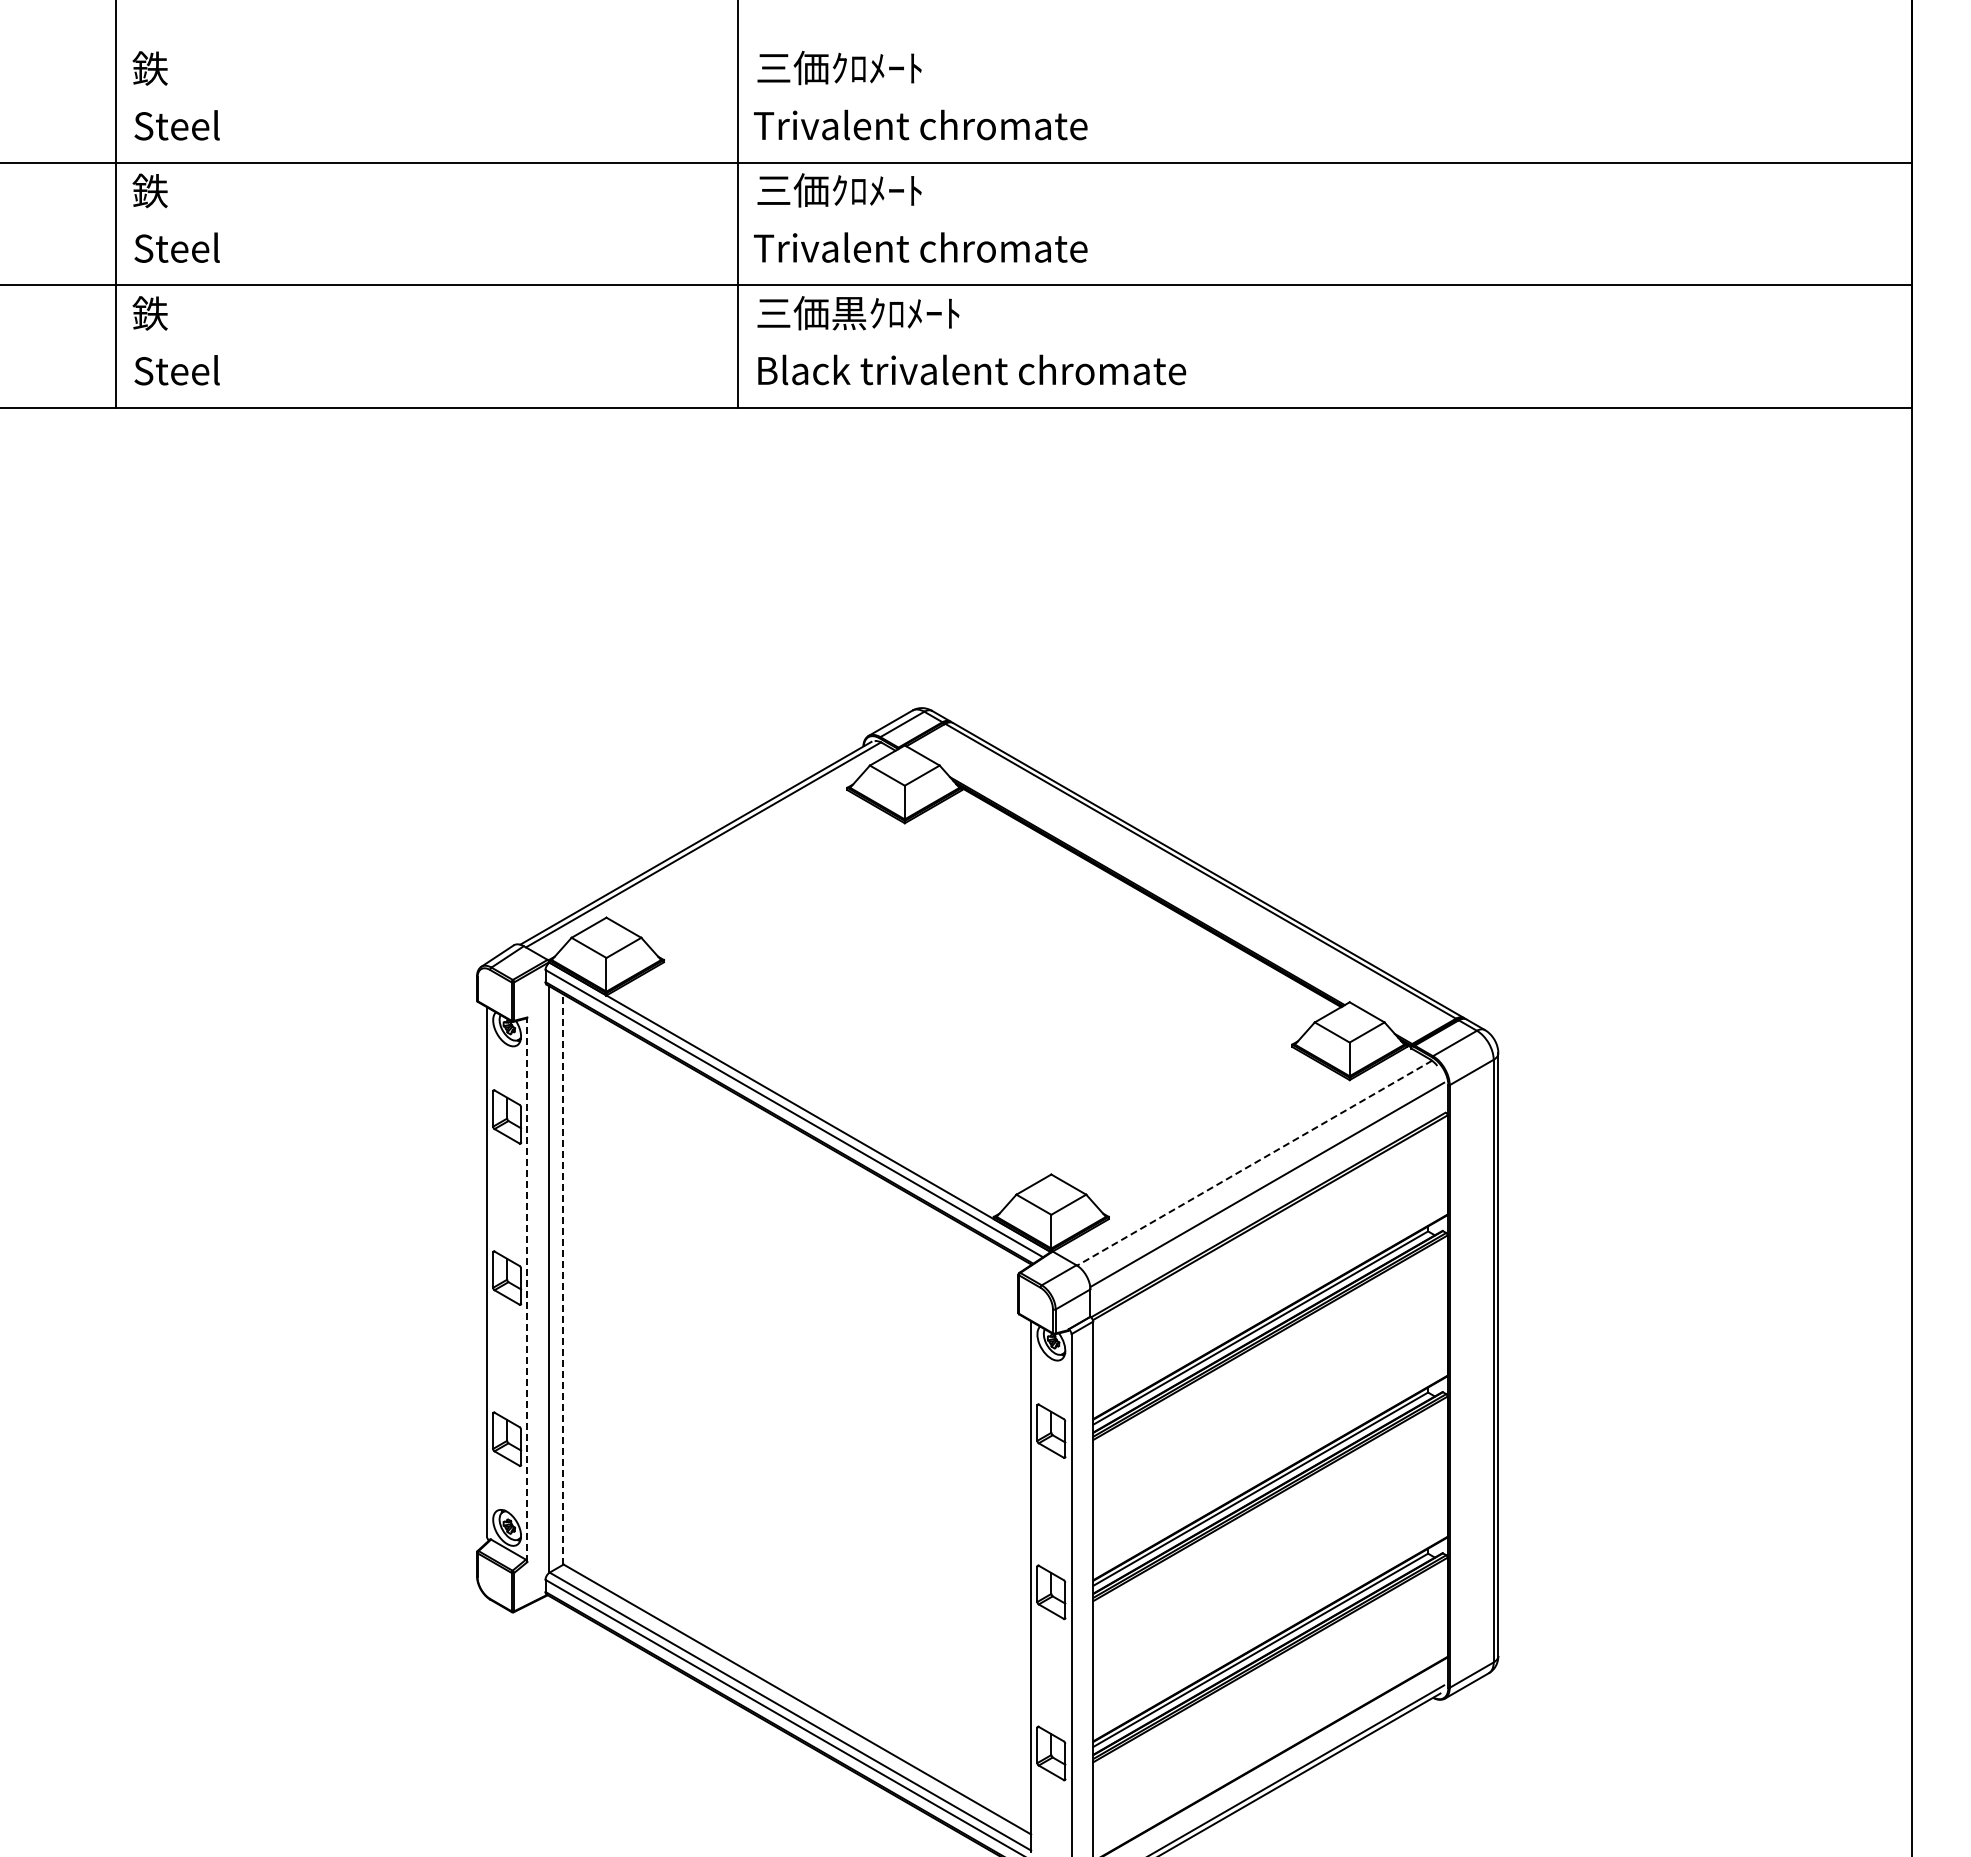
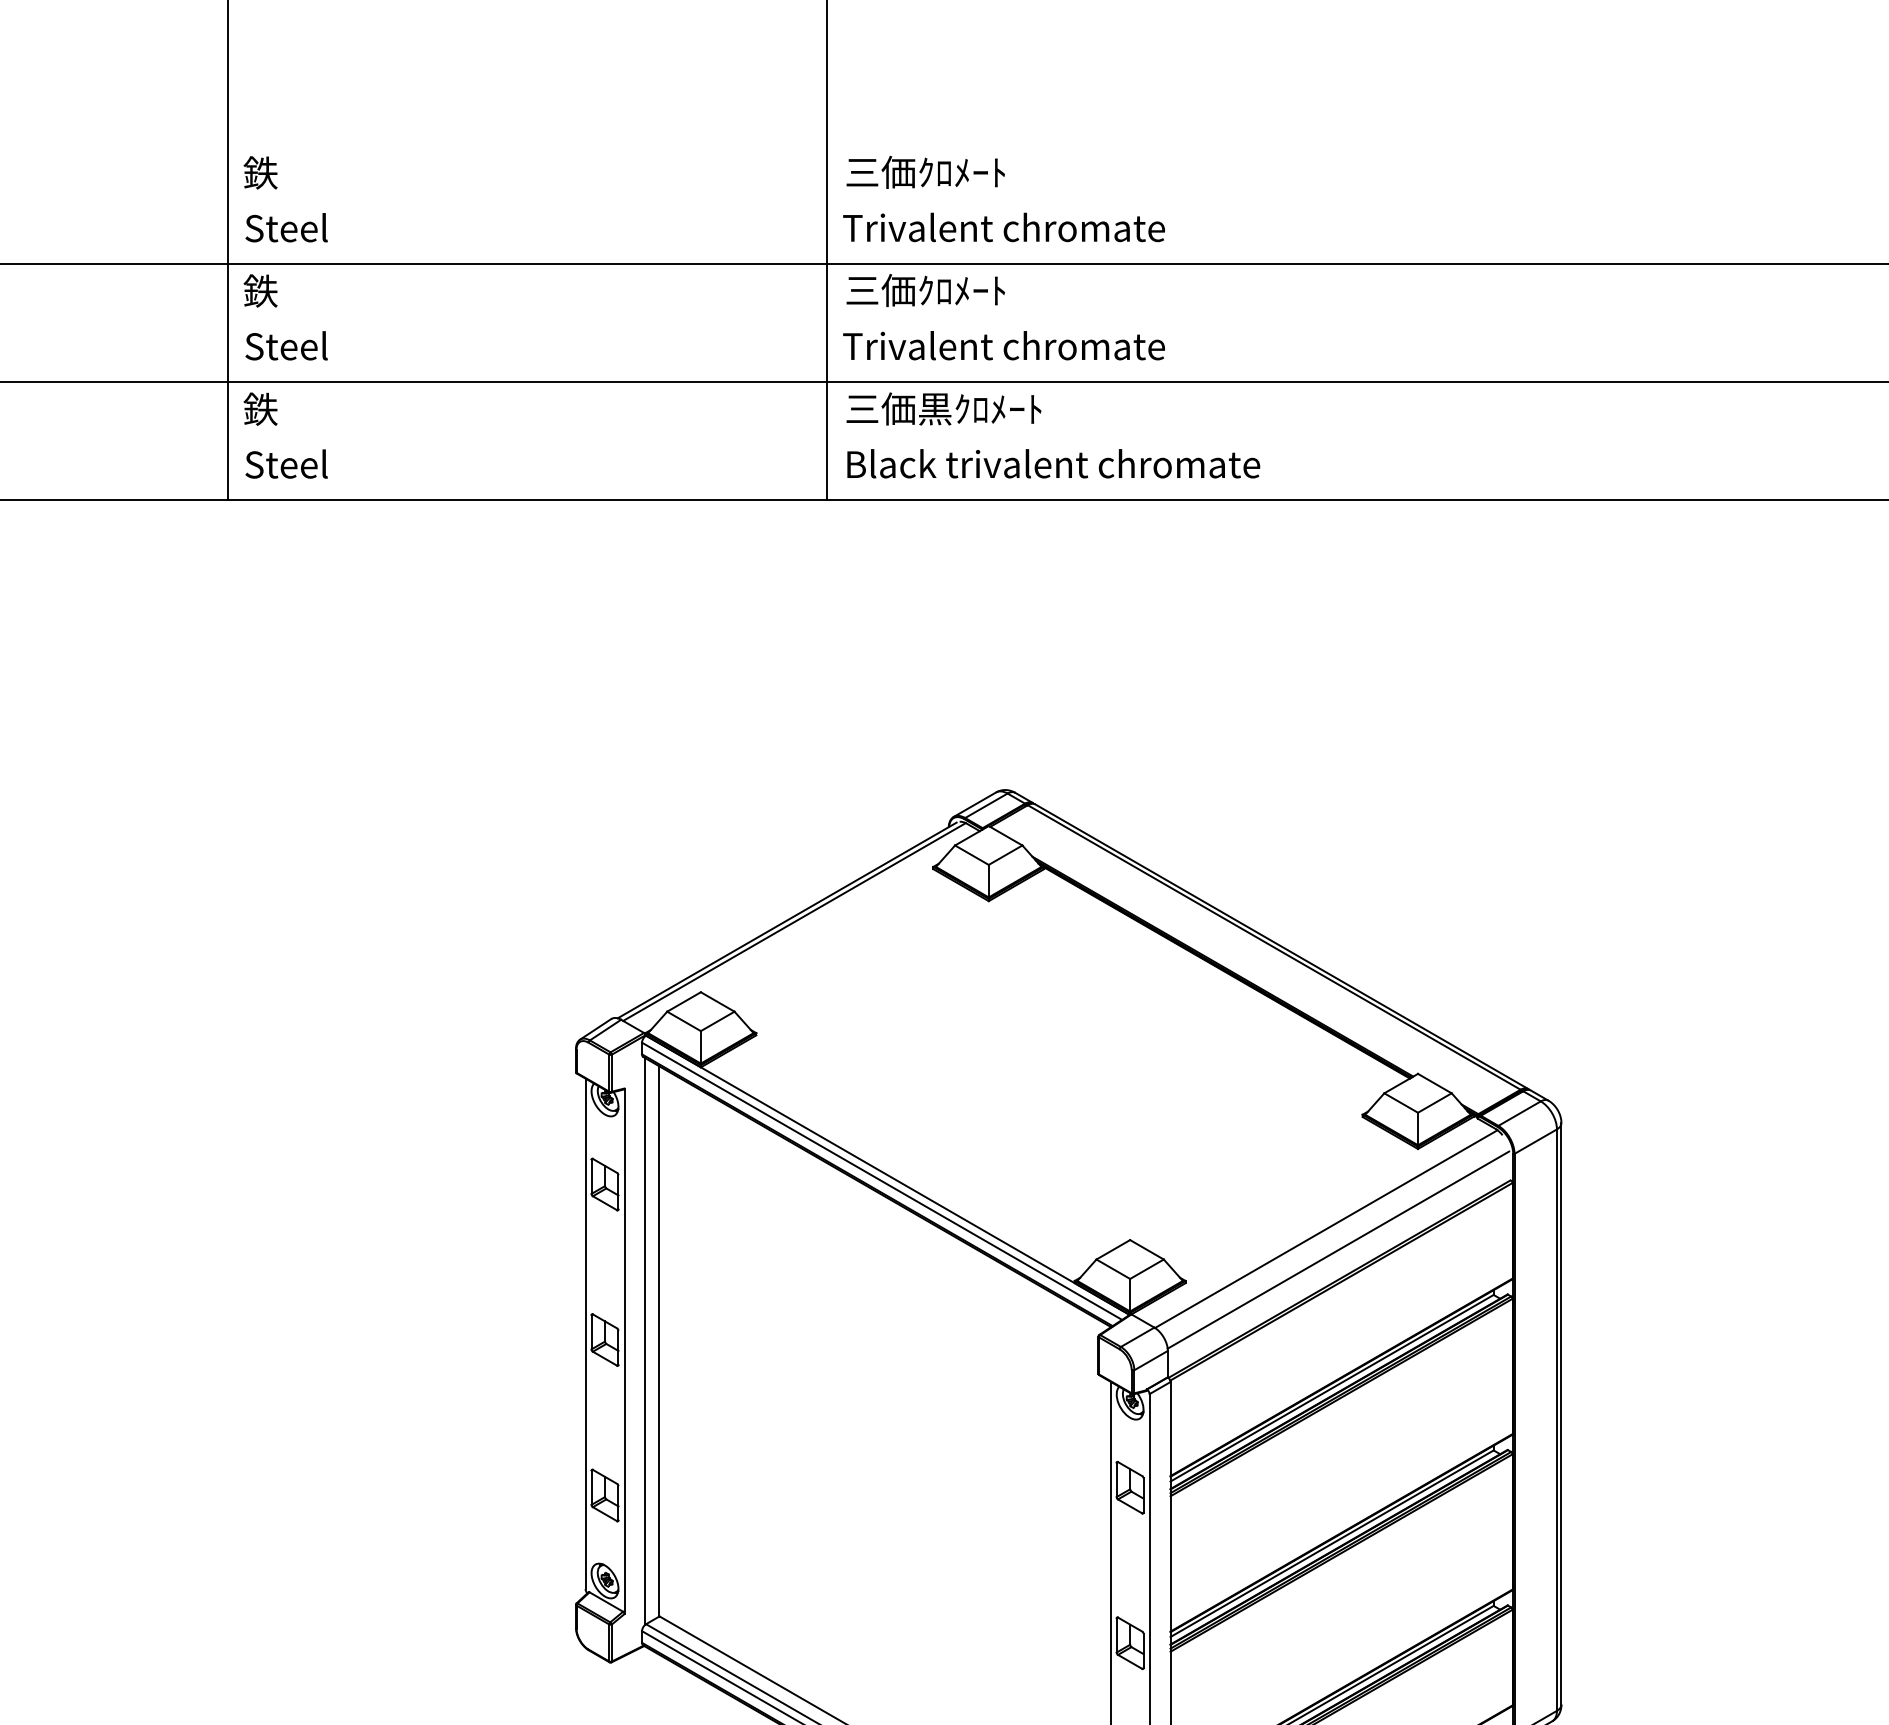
line: (1254, 1163) -> (1326, 1229), dashed -> solid
line: (562, 1279) -> (658, 1341), dashed -> solid
line: (527, 1289) -> (624, 1351), dashed -> solid

